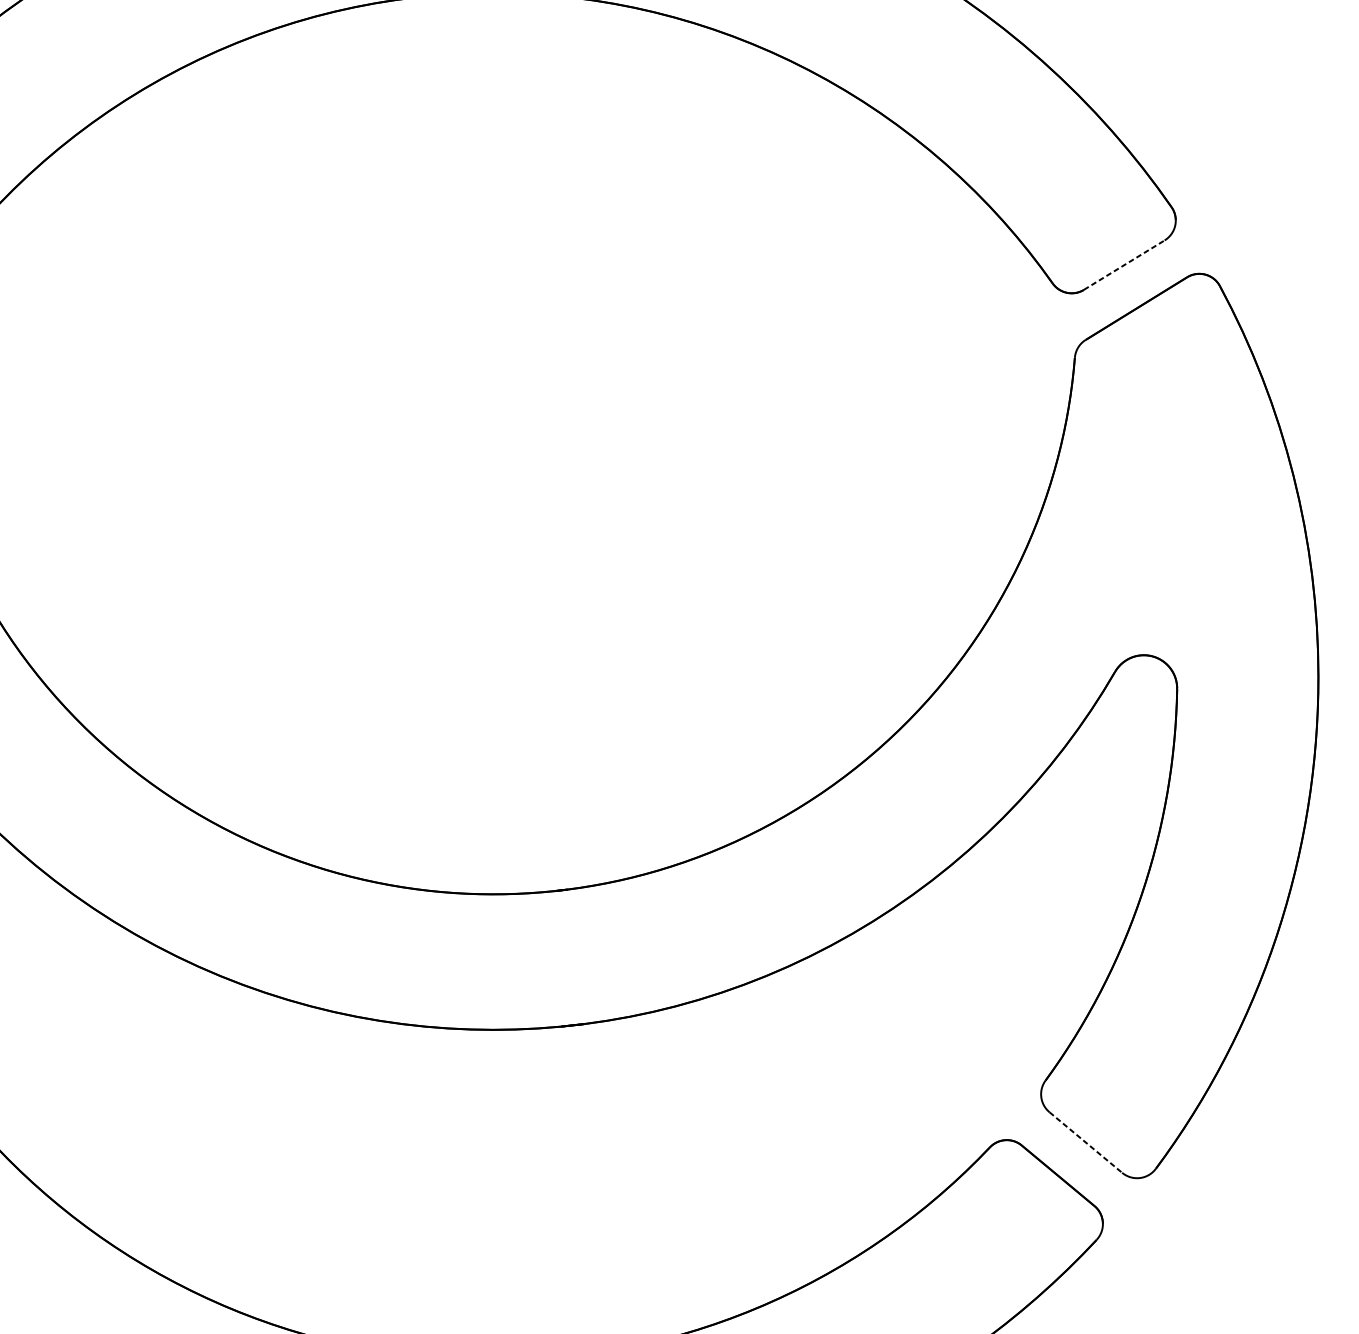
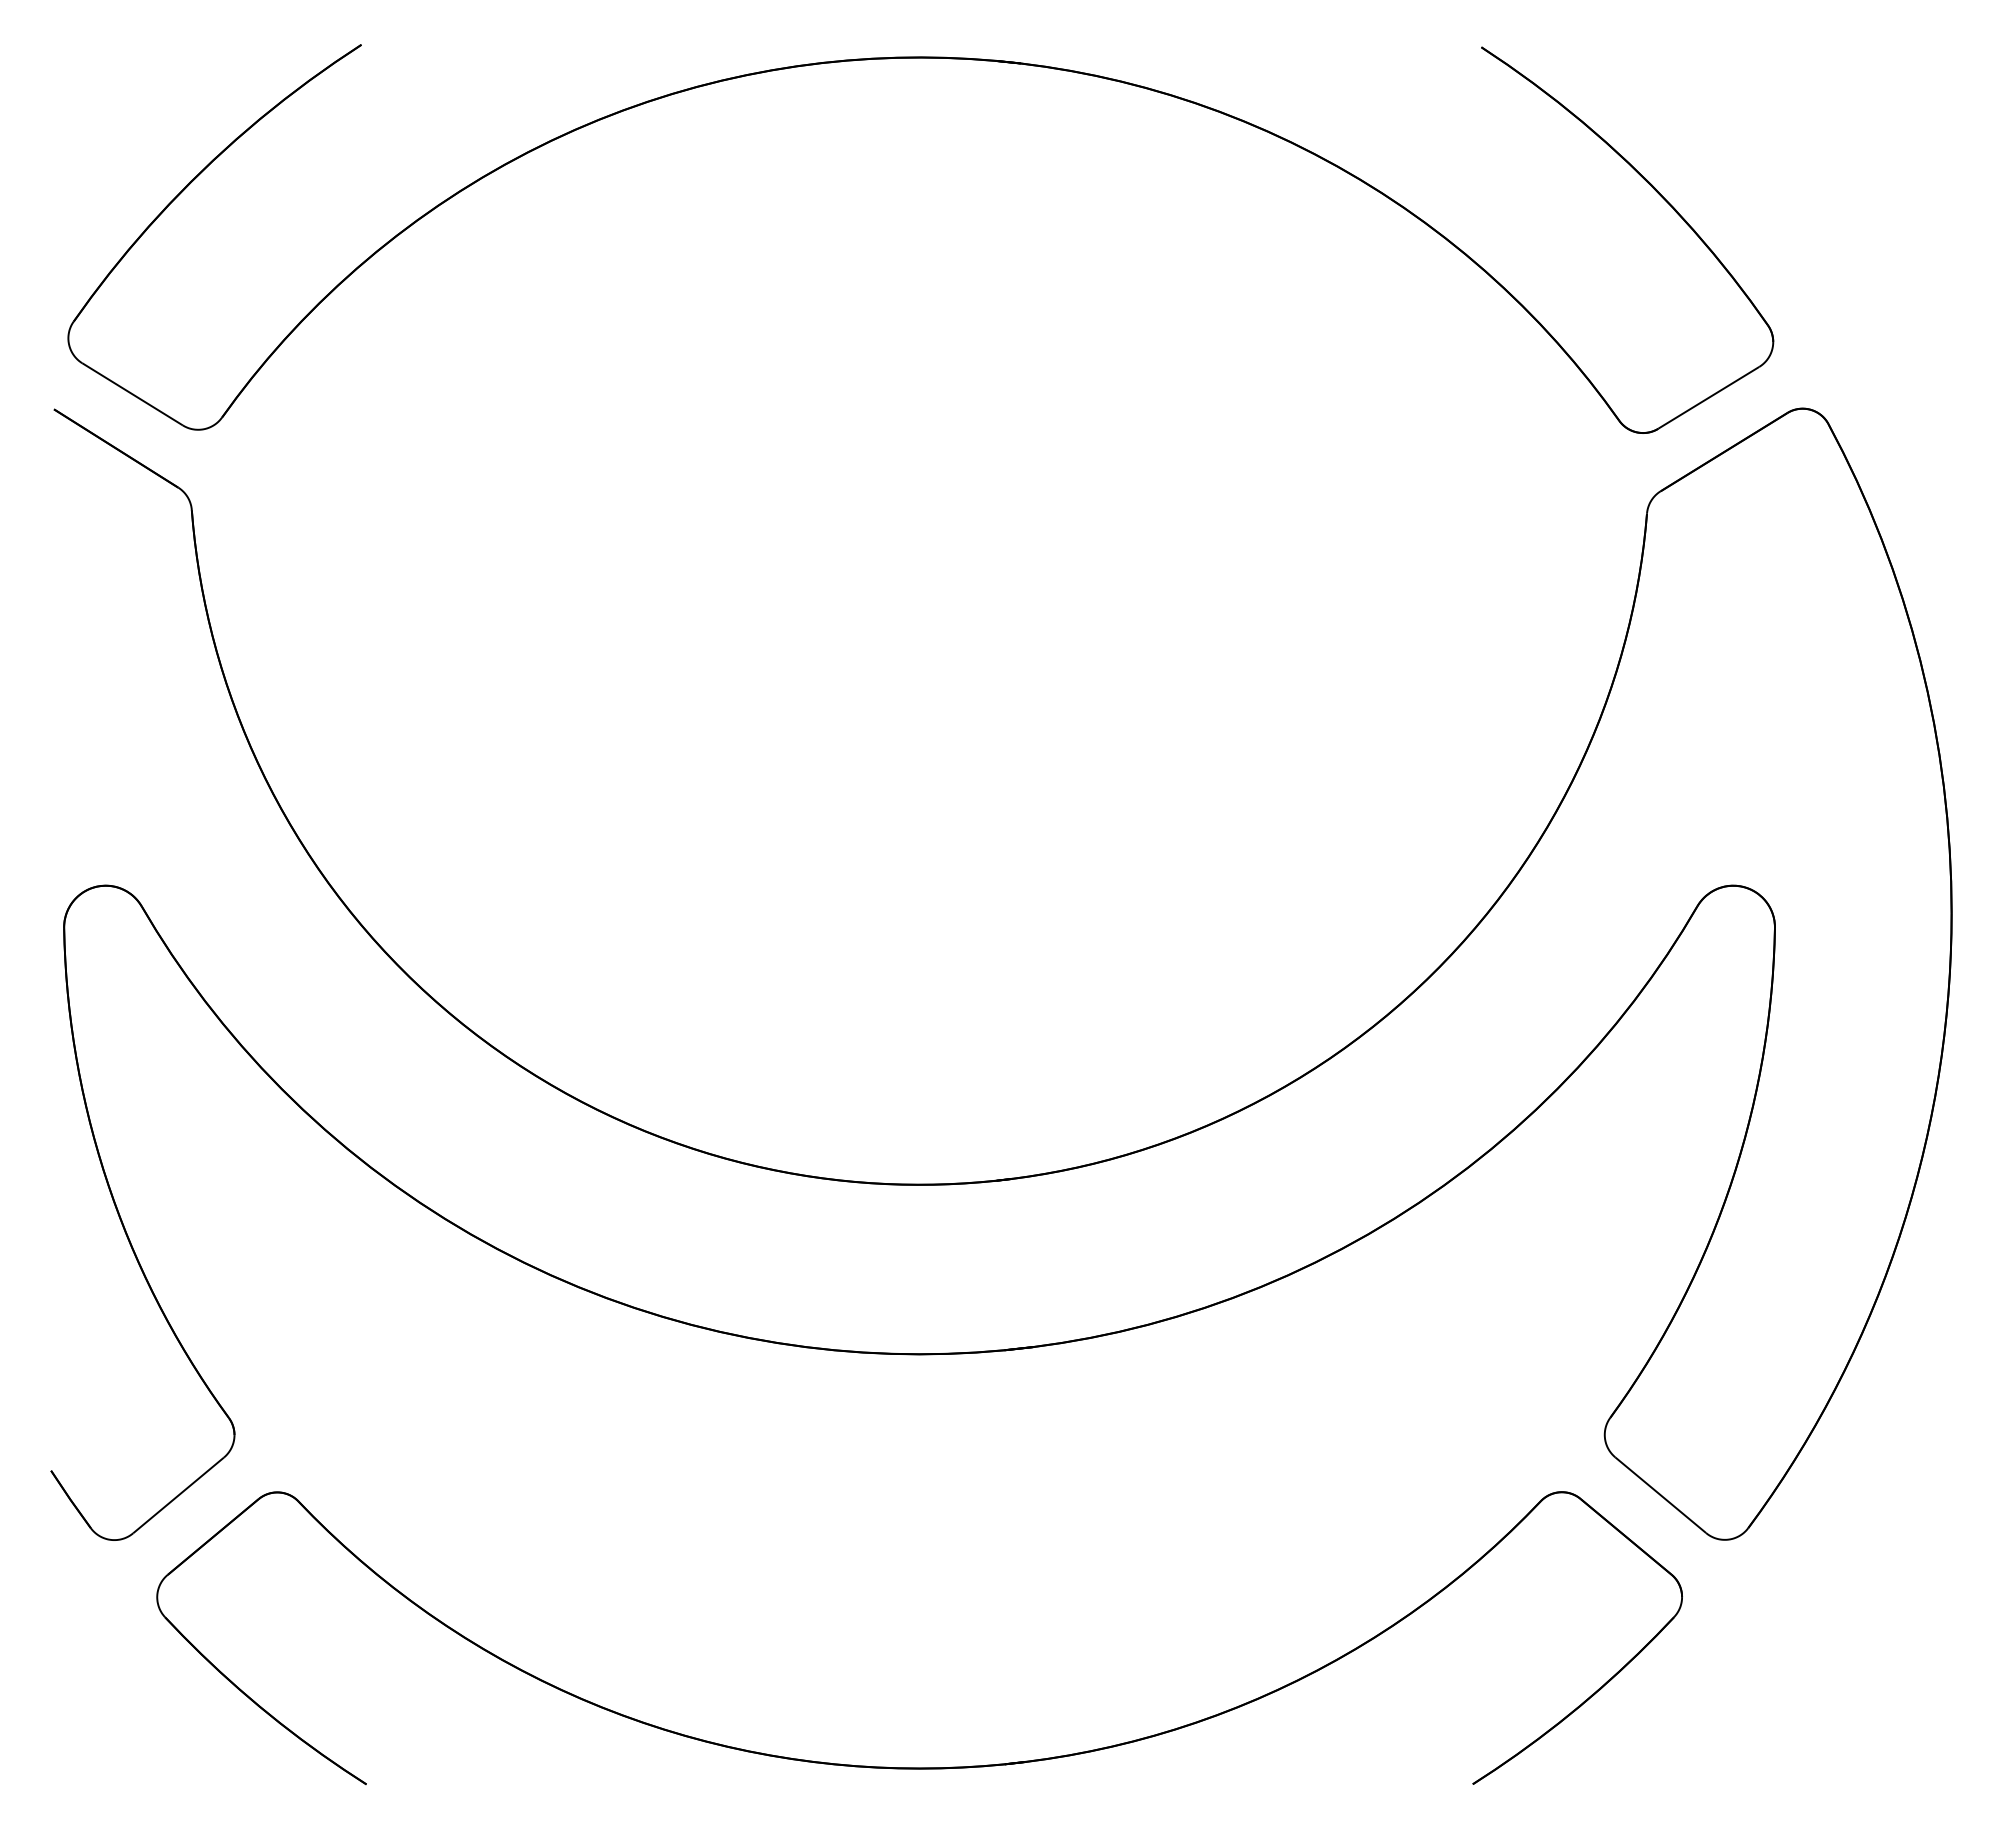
line: (1124, 264) -> (1709, 397), dashed -> solid
line: (1086, 1142) -> (1661, 1495), dashed -> solid

